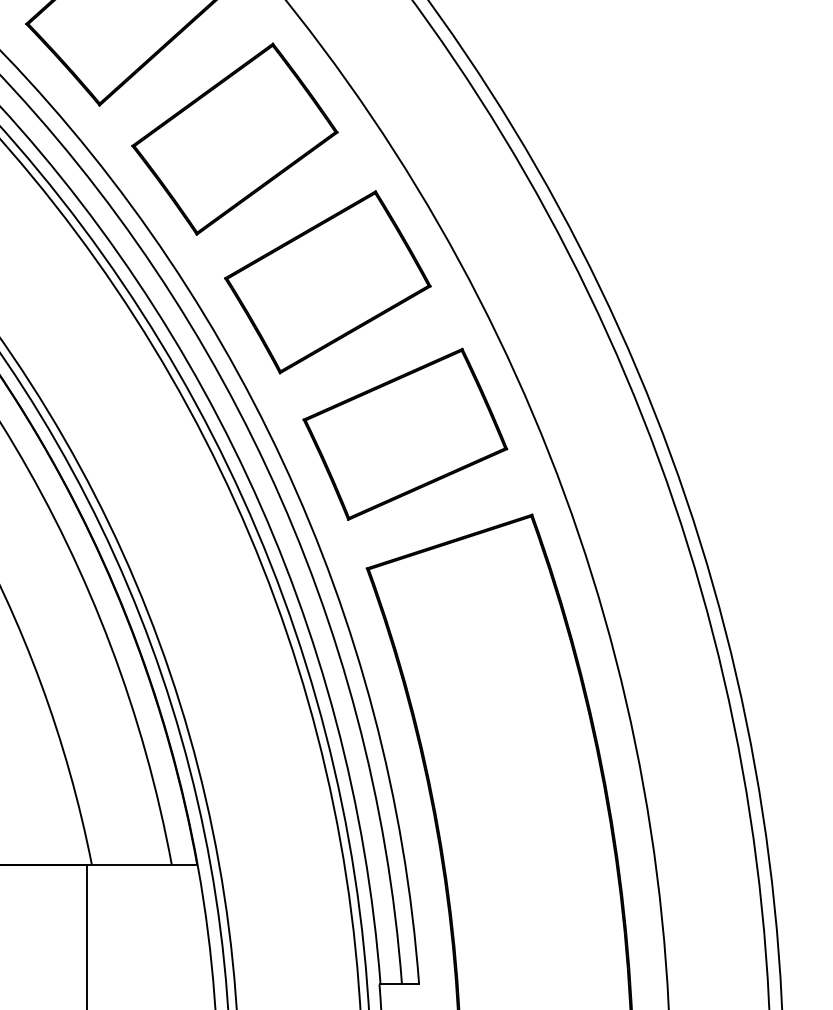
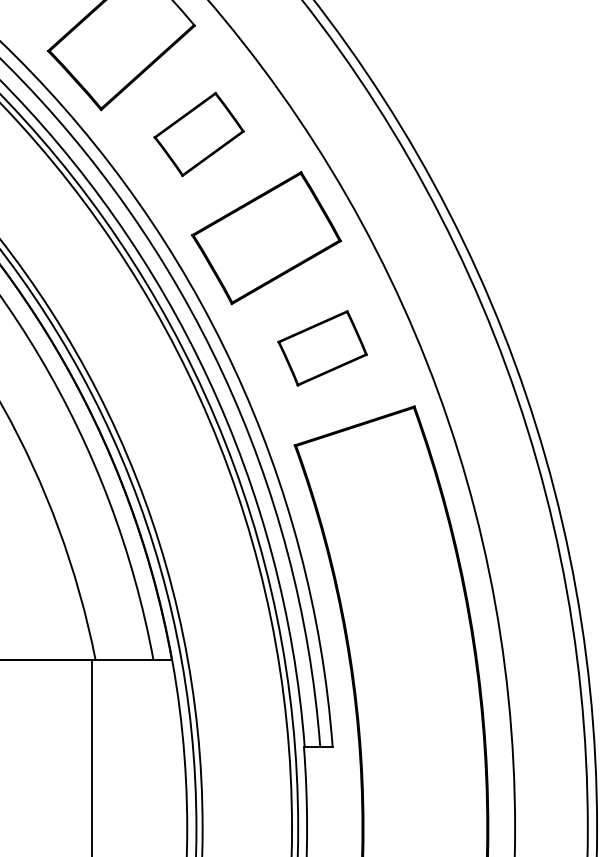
part: (233, 139) -> (198, 134), size x0.6
part: (405, 434) -> (322, 348), size x0.6

